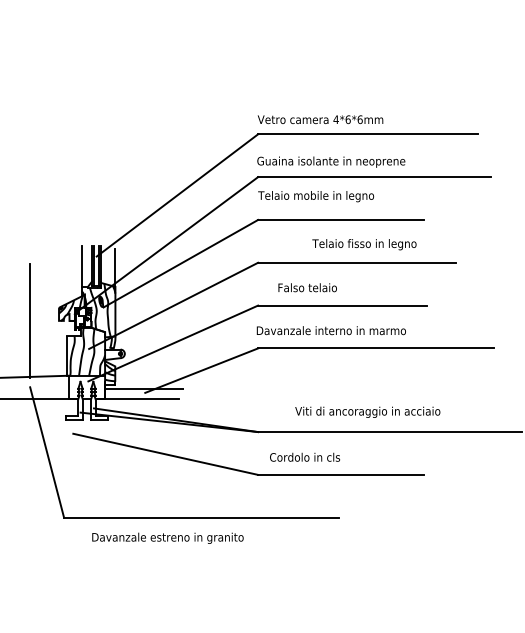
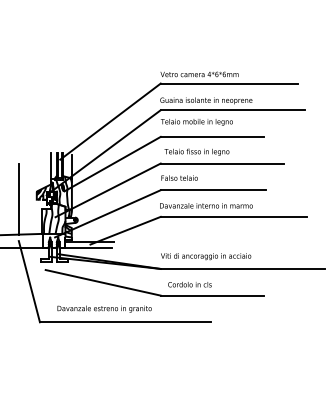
text: (363, 243) -> (196, 151), moved
text: (307, 286) -> (179, 177), moved
text: (368, 412) -> (206, 256), moved
text: (167, 537) -> (104, 308), moved

